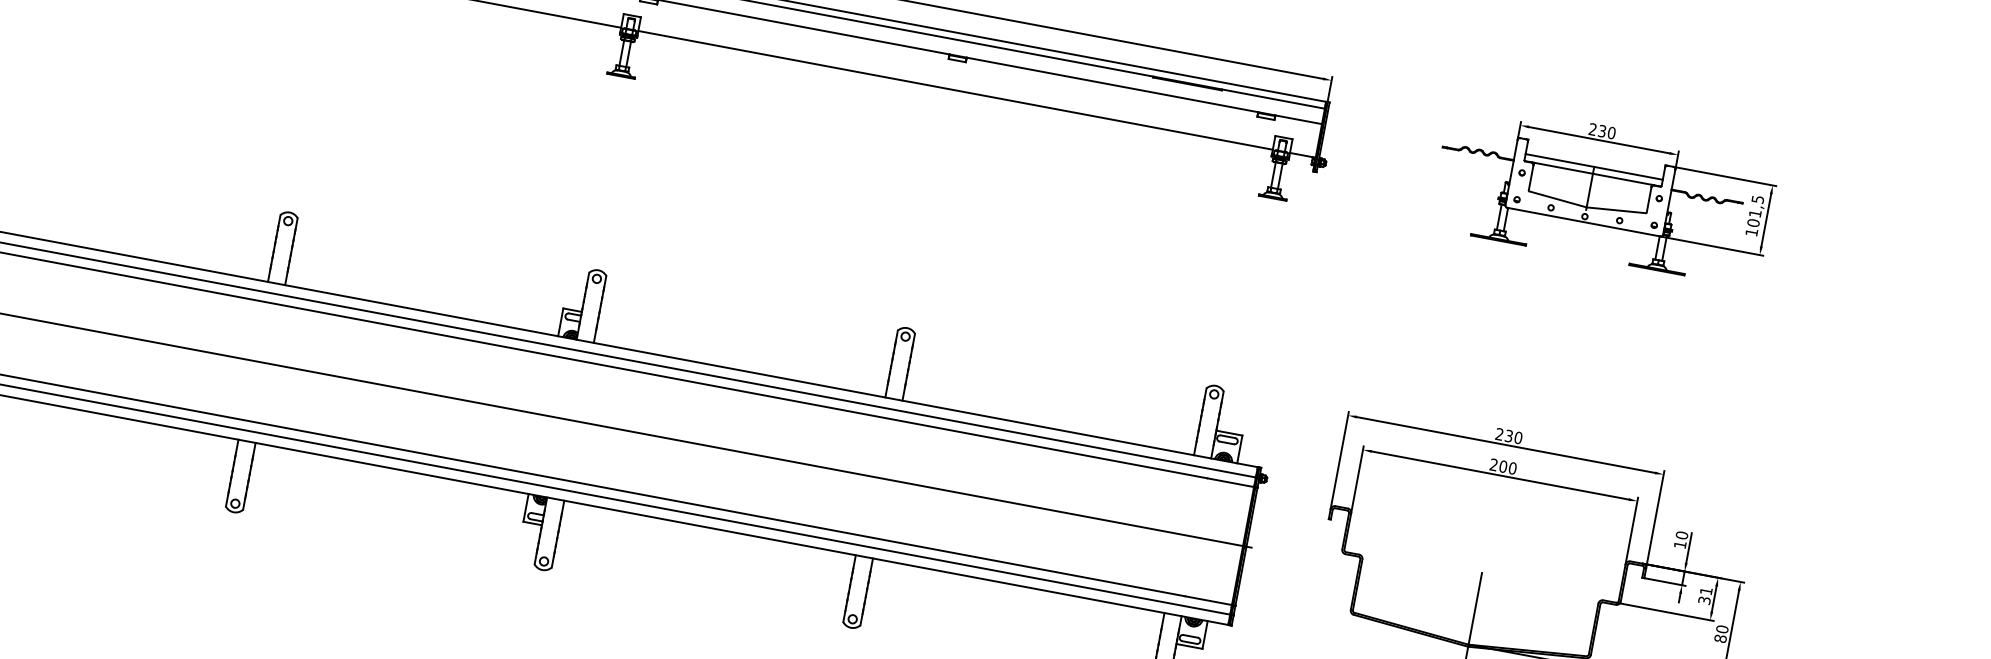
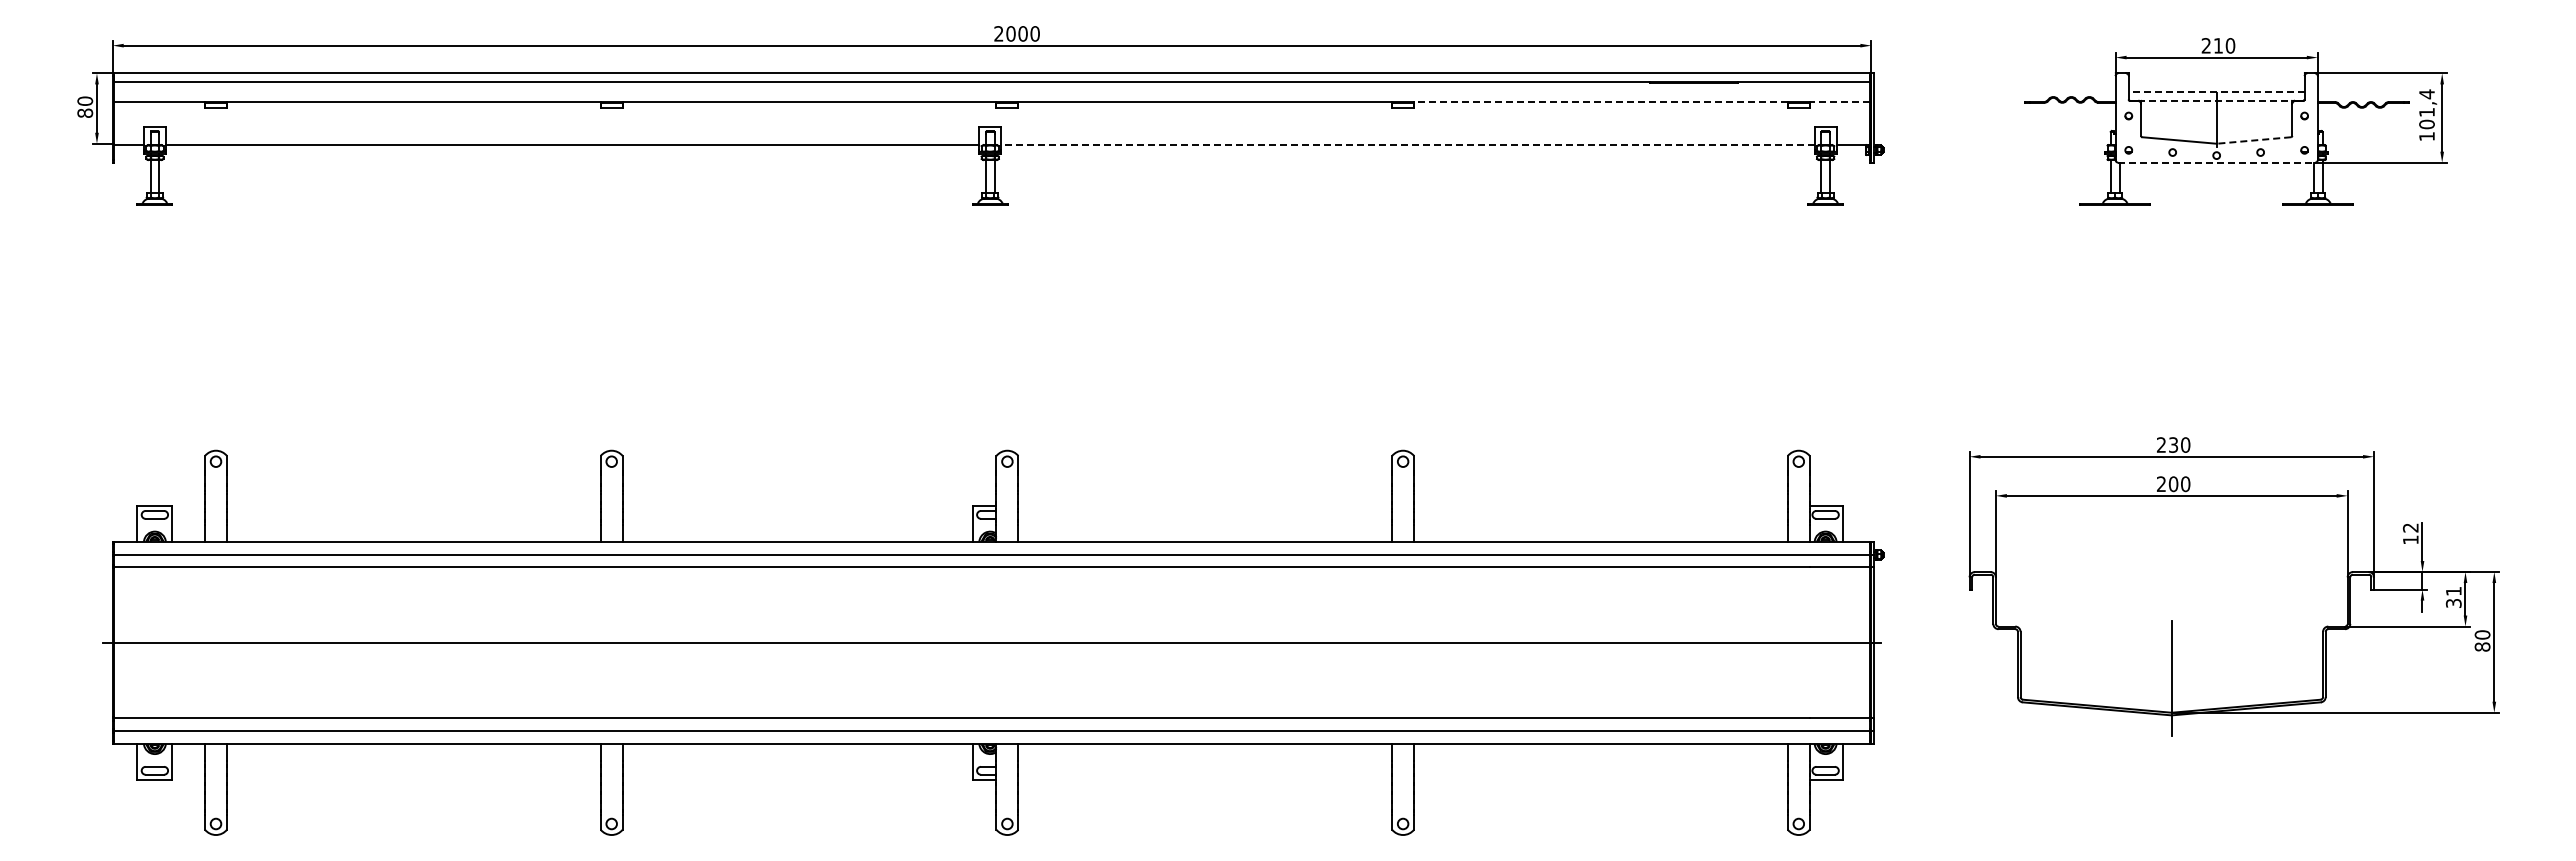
line: (1112, 84) -> (1600, 101), solid -> dashed
line: (955, 90) -> (1407, 145), solid -> dashed
line: (1298, 119) -> (1839, 101), solid -> dashed
text: (1601, 130) -> (2217, 45), 230 -> 210
line: (1594, 166) -> (2216, 91), solid -> dashed
line: (1593, 173) -> (2217, 100), solid -> dashed
text: (1757, 199) -> (2426, 94), 101,5 -> 101,4
line: (1615, 210) -> (2253, 140), solid -> dashed
line: (1584, 222) -> (2217, 162), solid -> dashed
text: (1681, 535) -> (2410, 527), 10 -> 12

